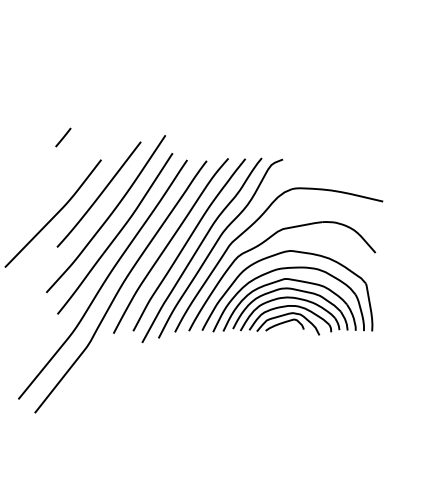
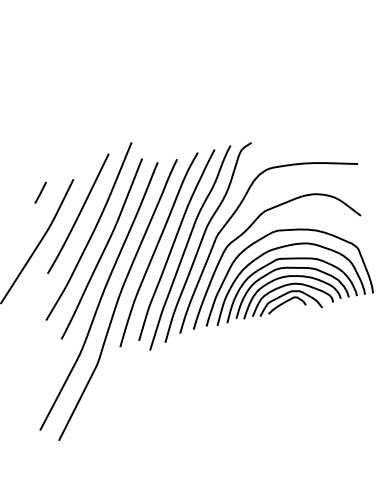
line: (63, 137) -> (40, 192), moved

